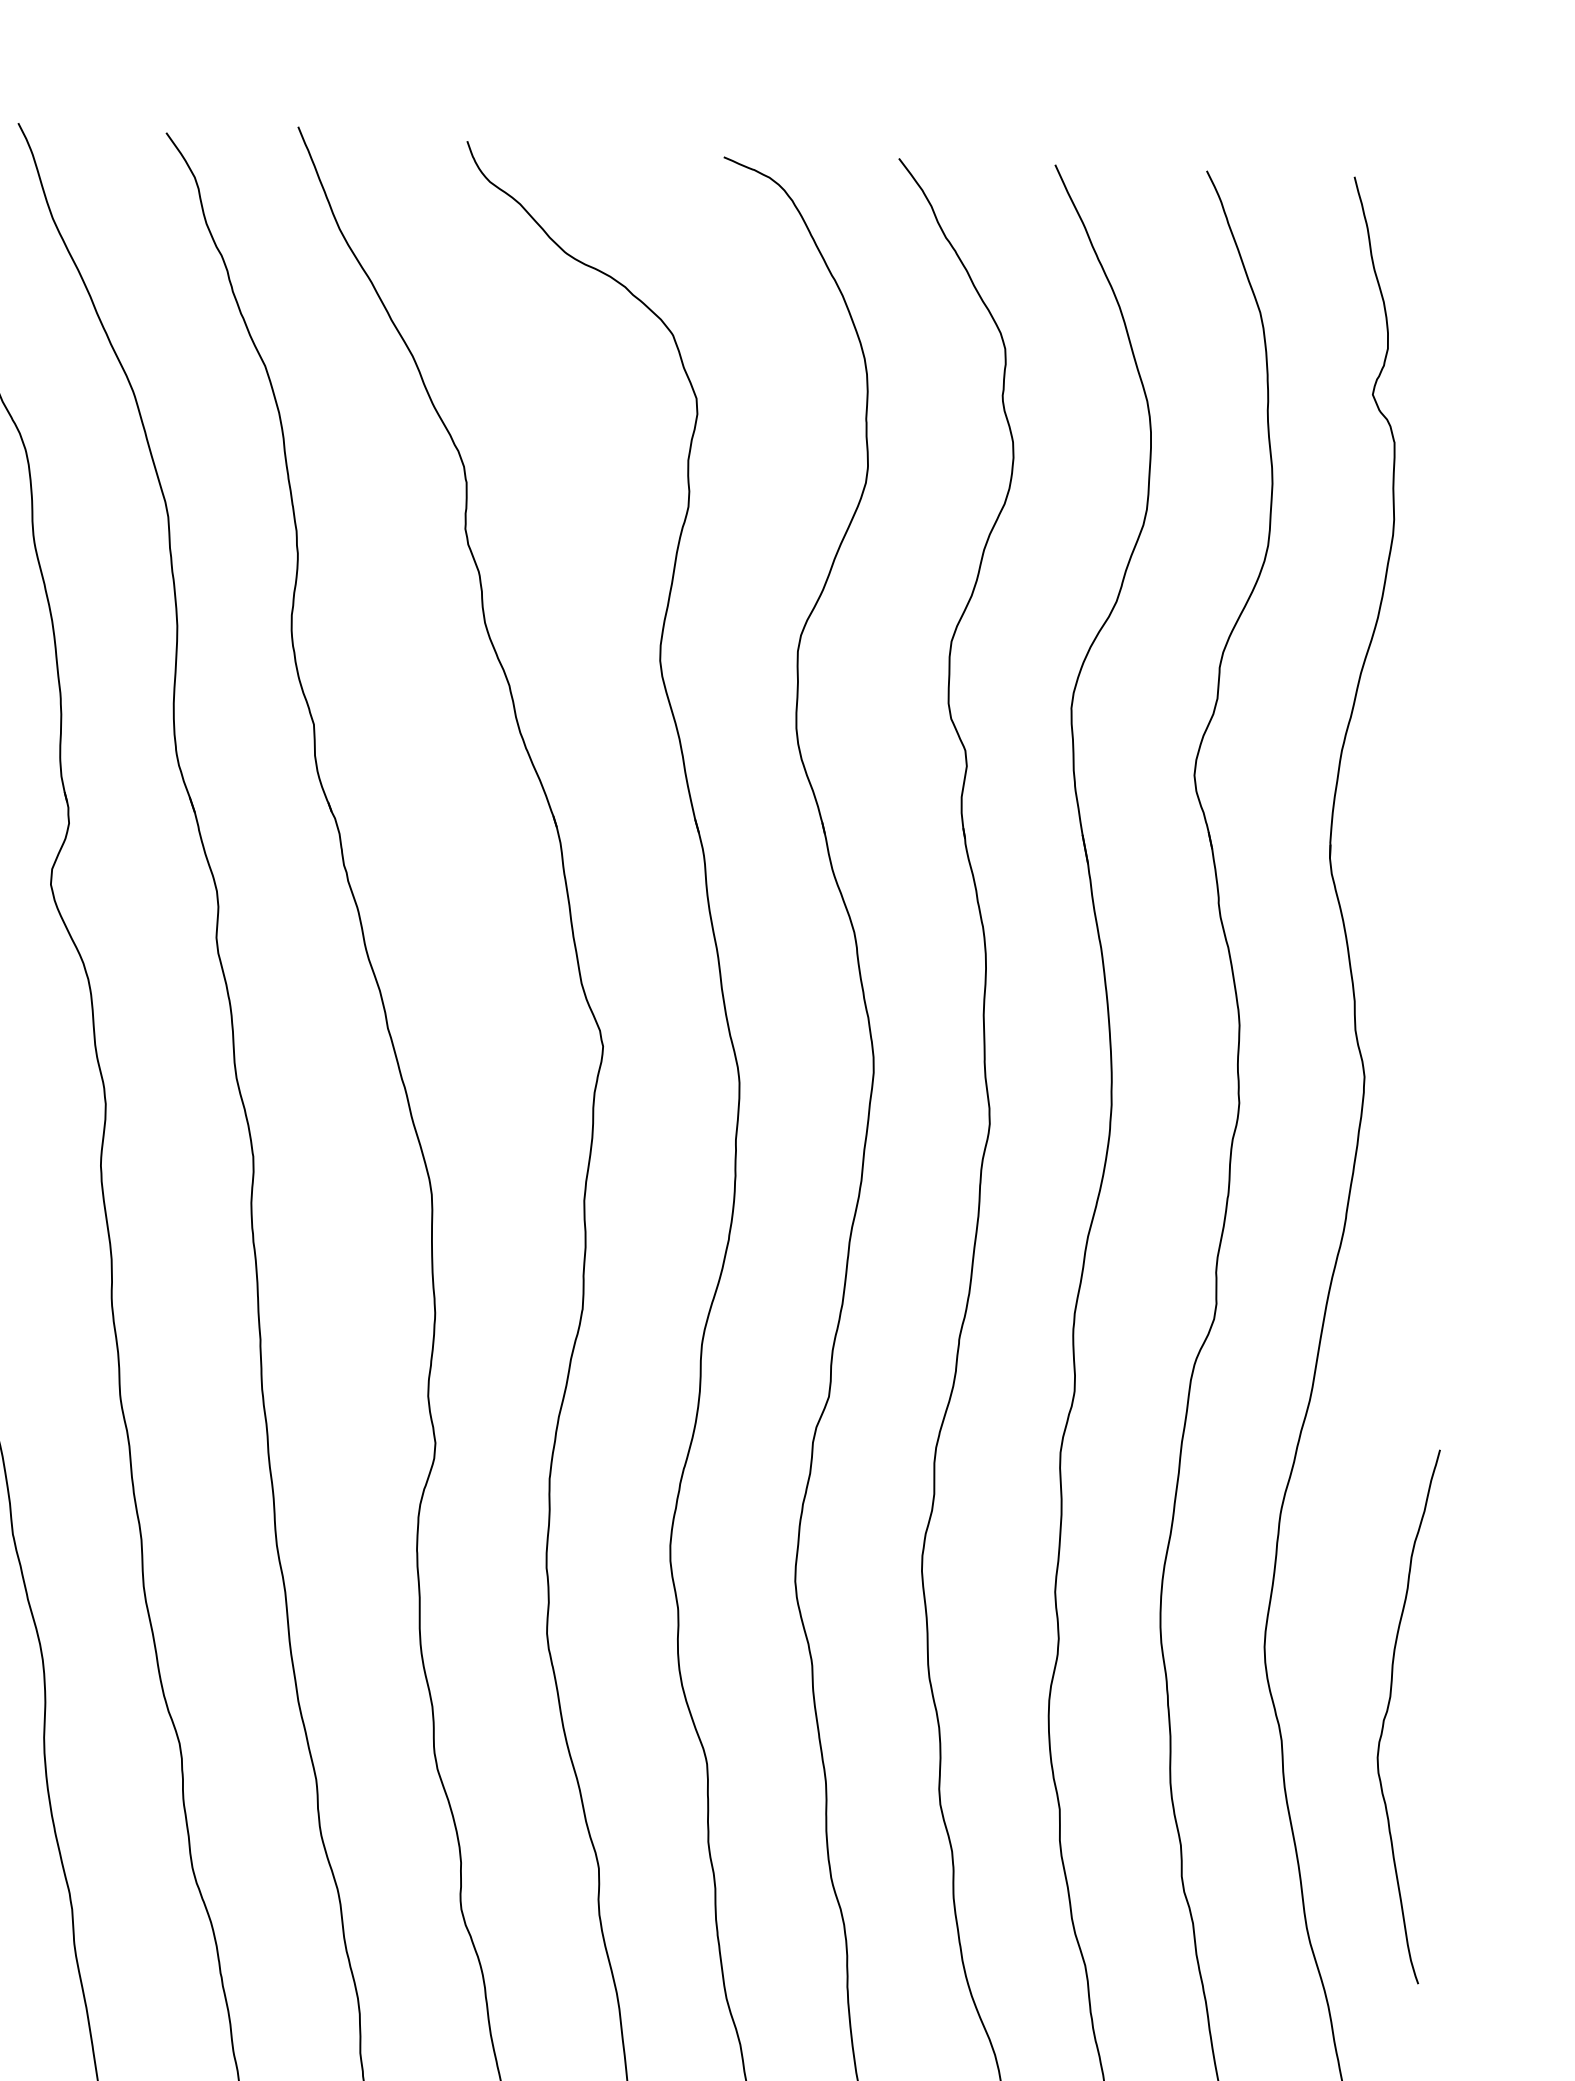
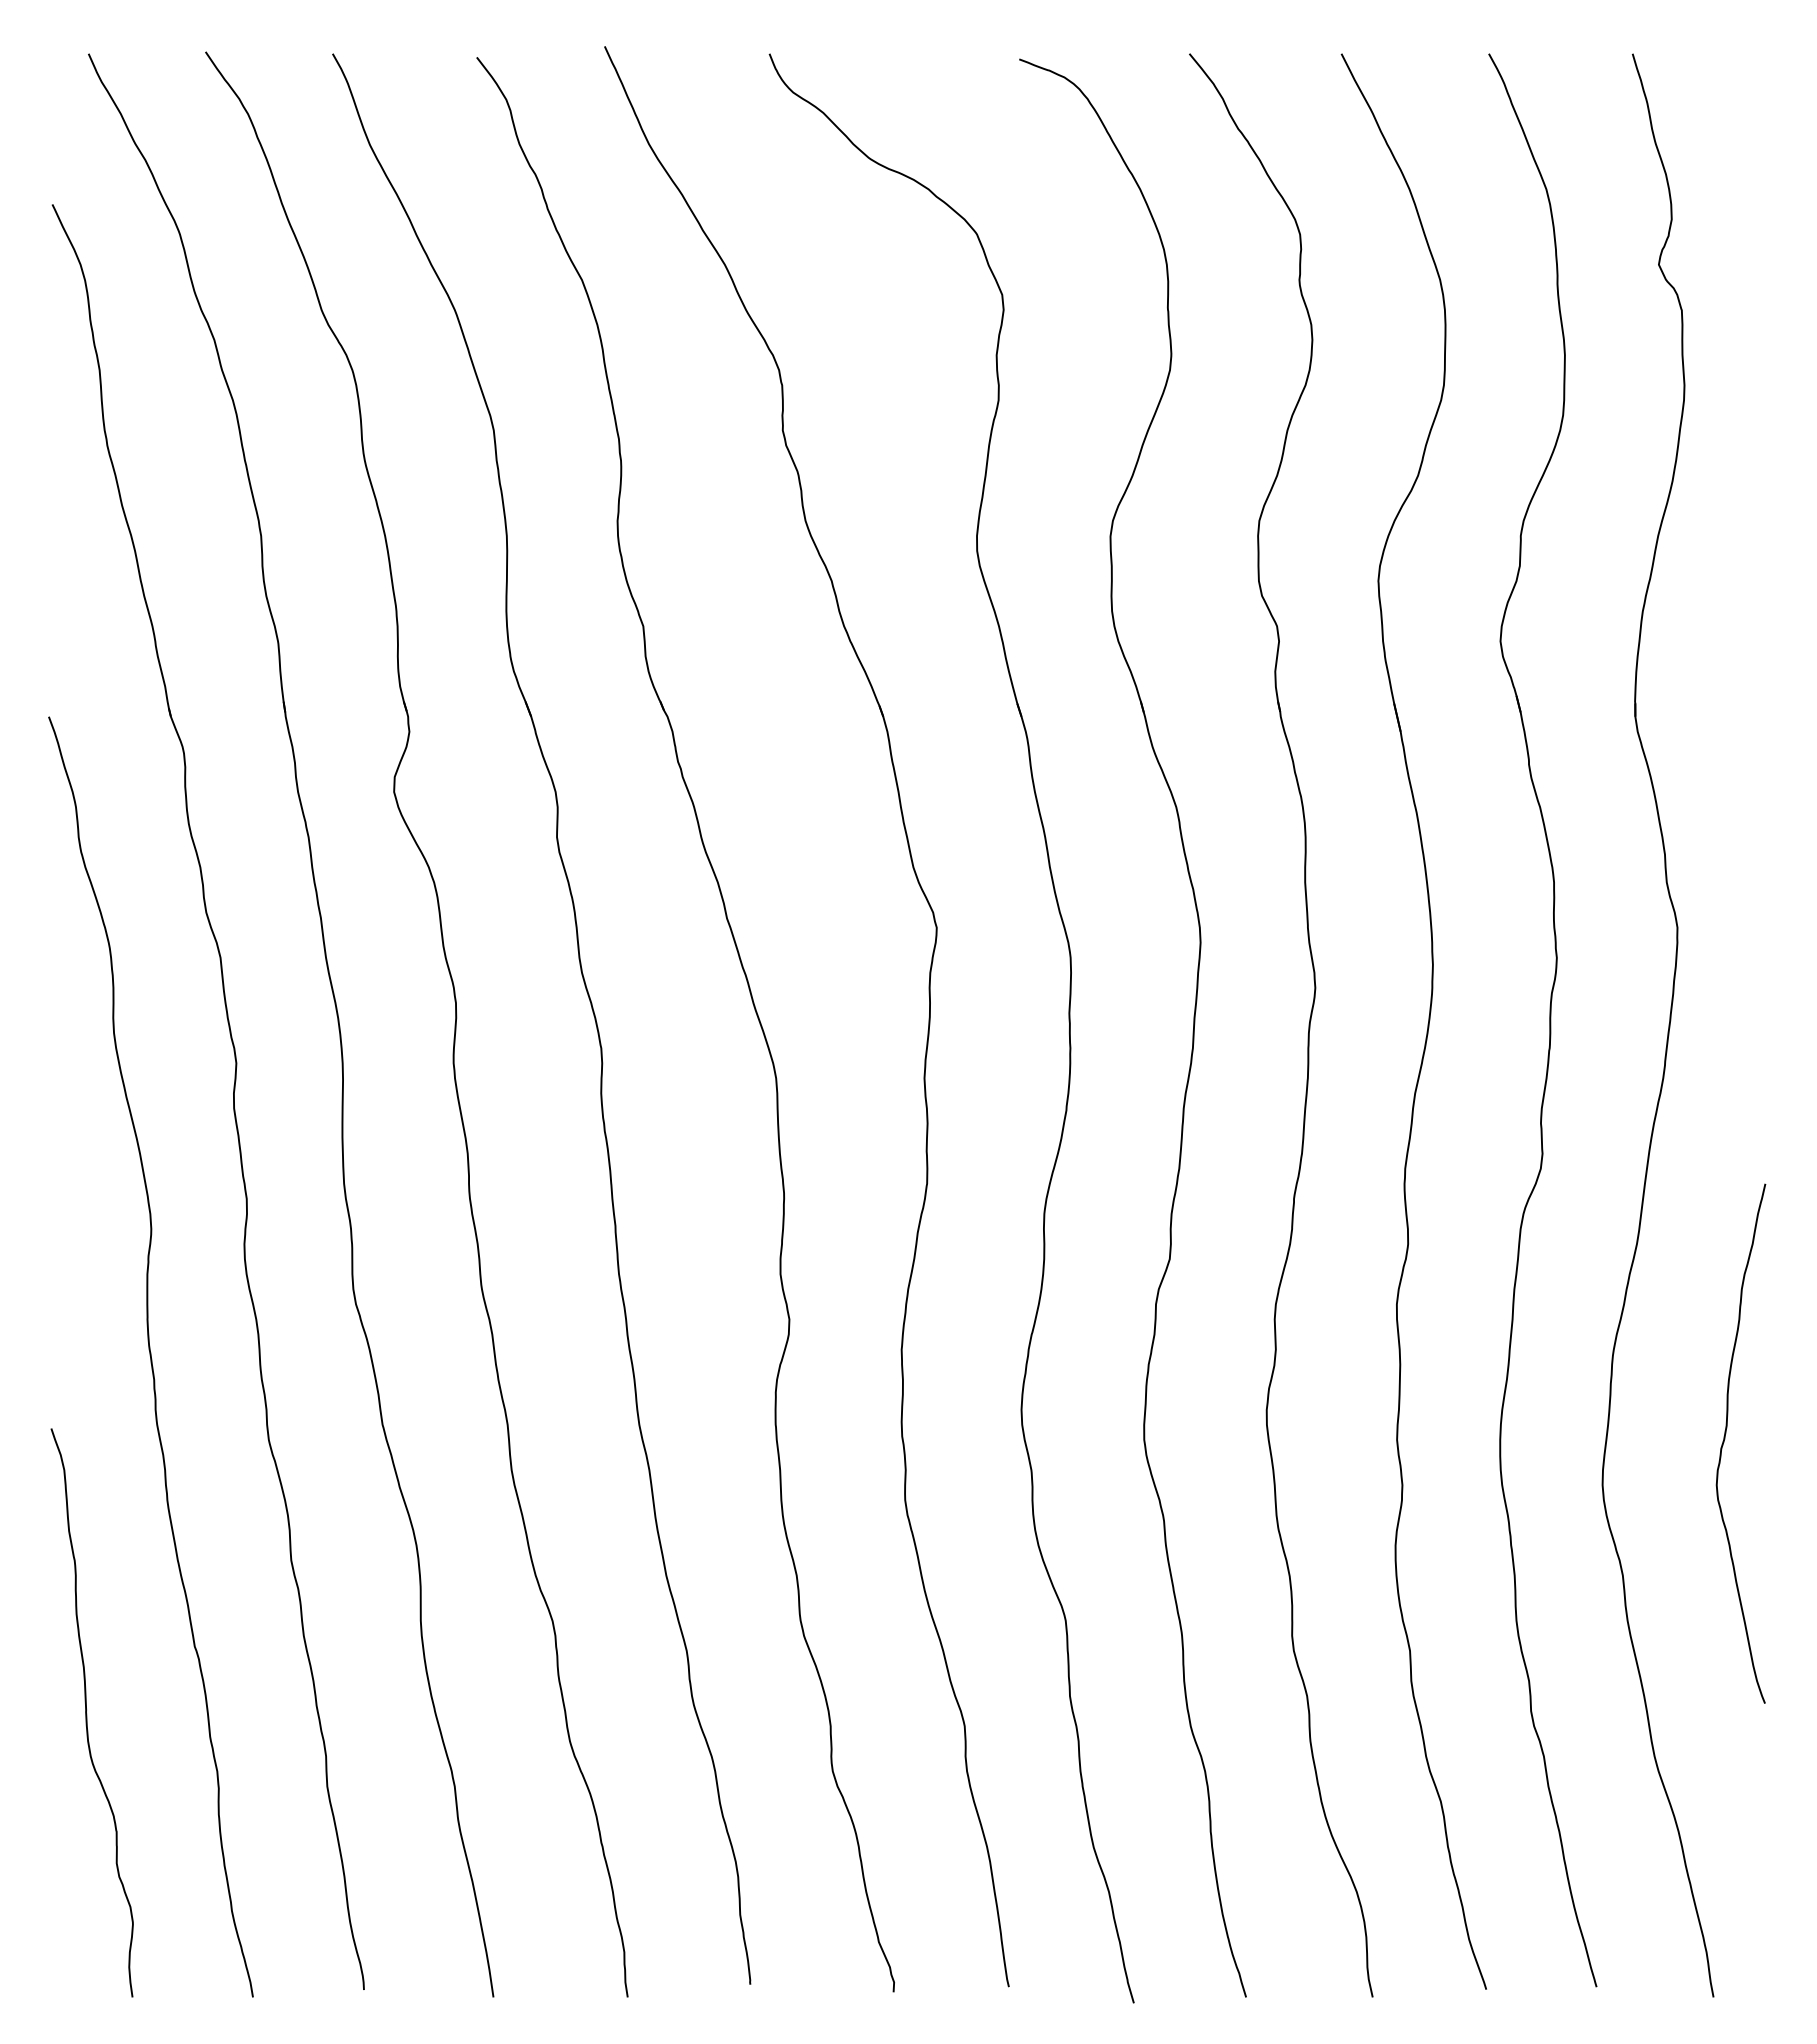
curve: (1388, 1711) -> (1725, 1439), moved

